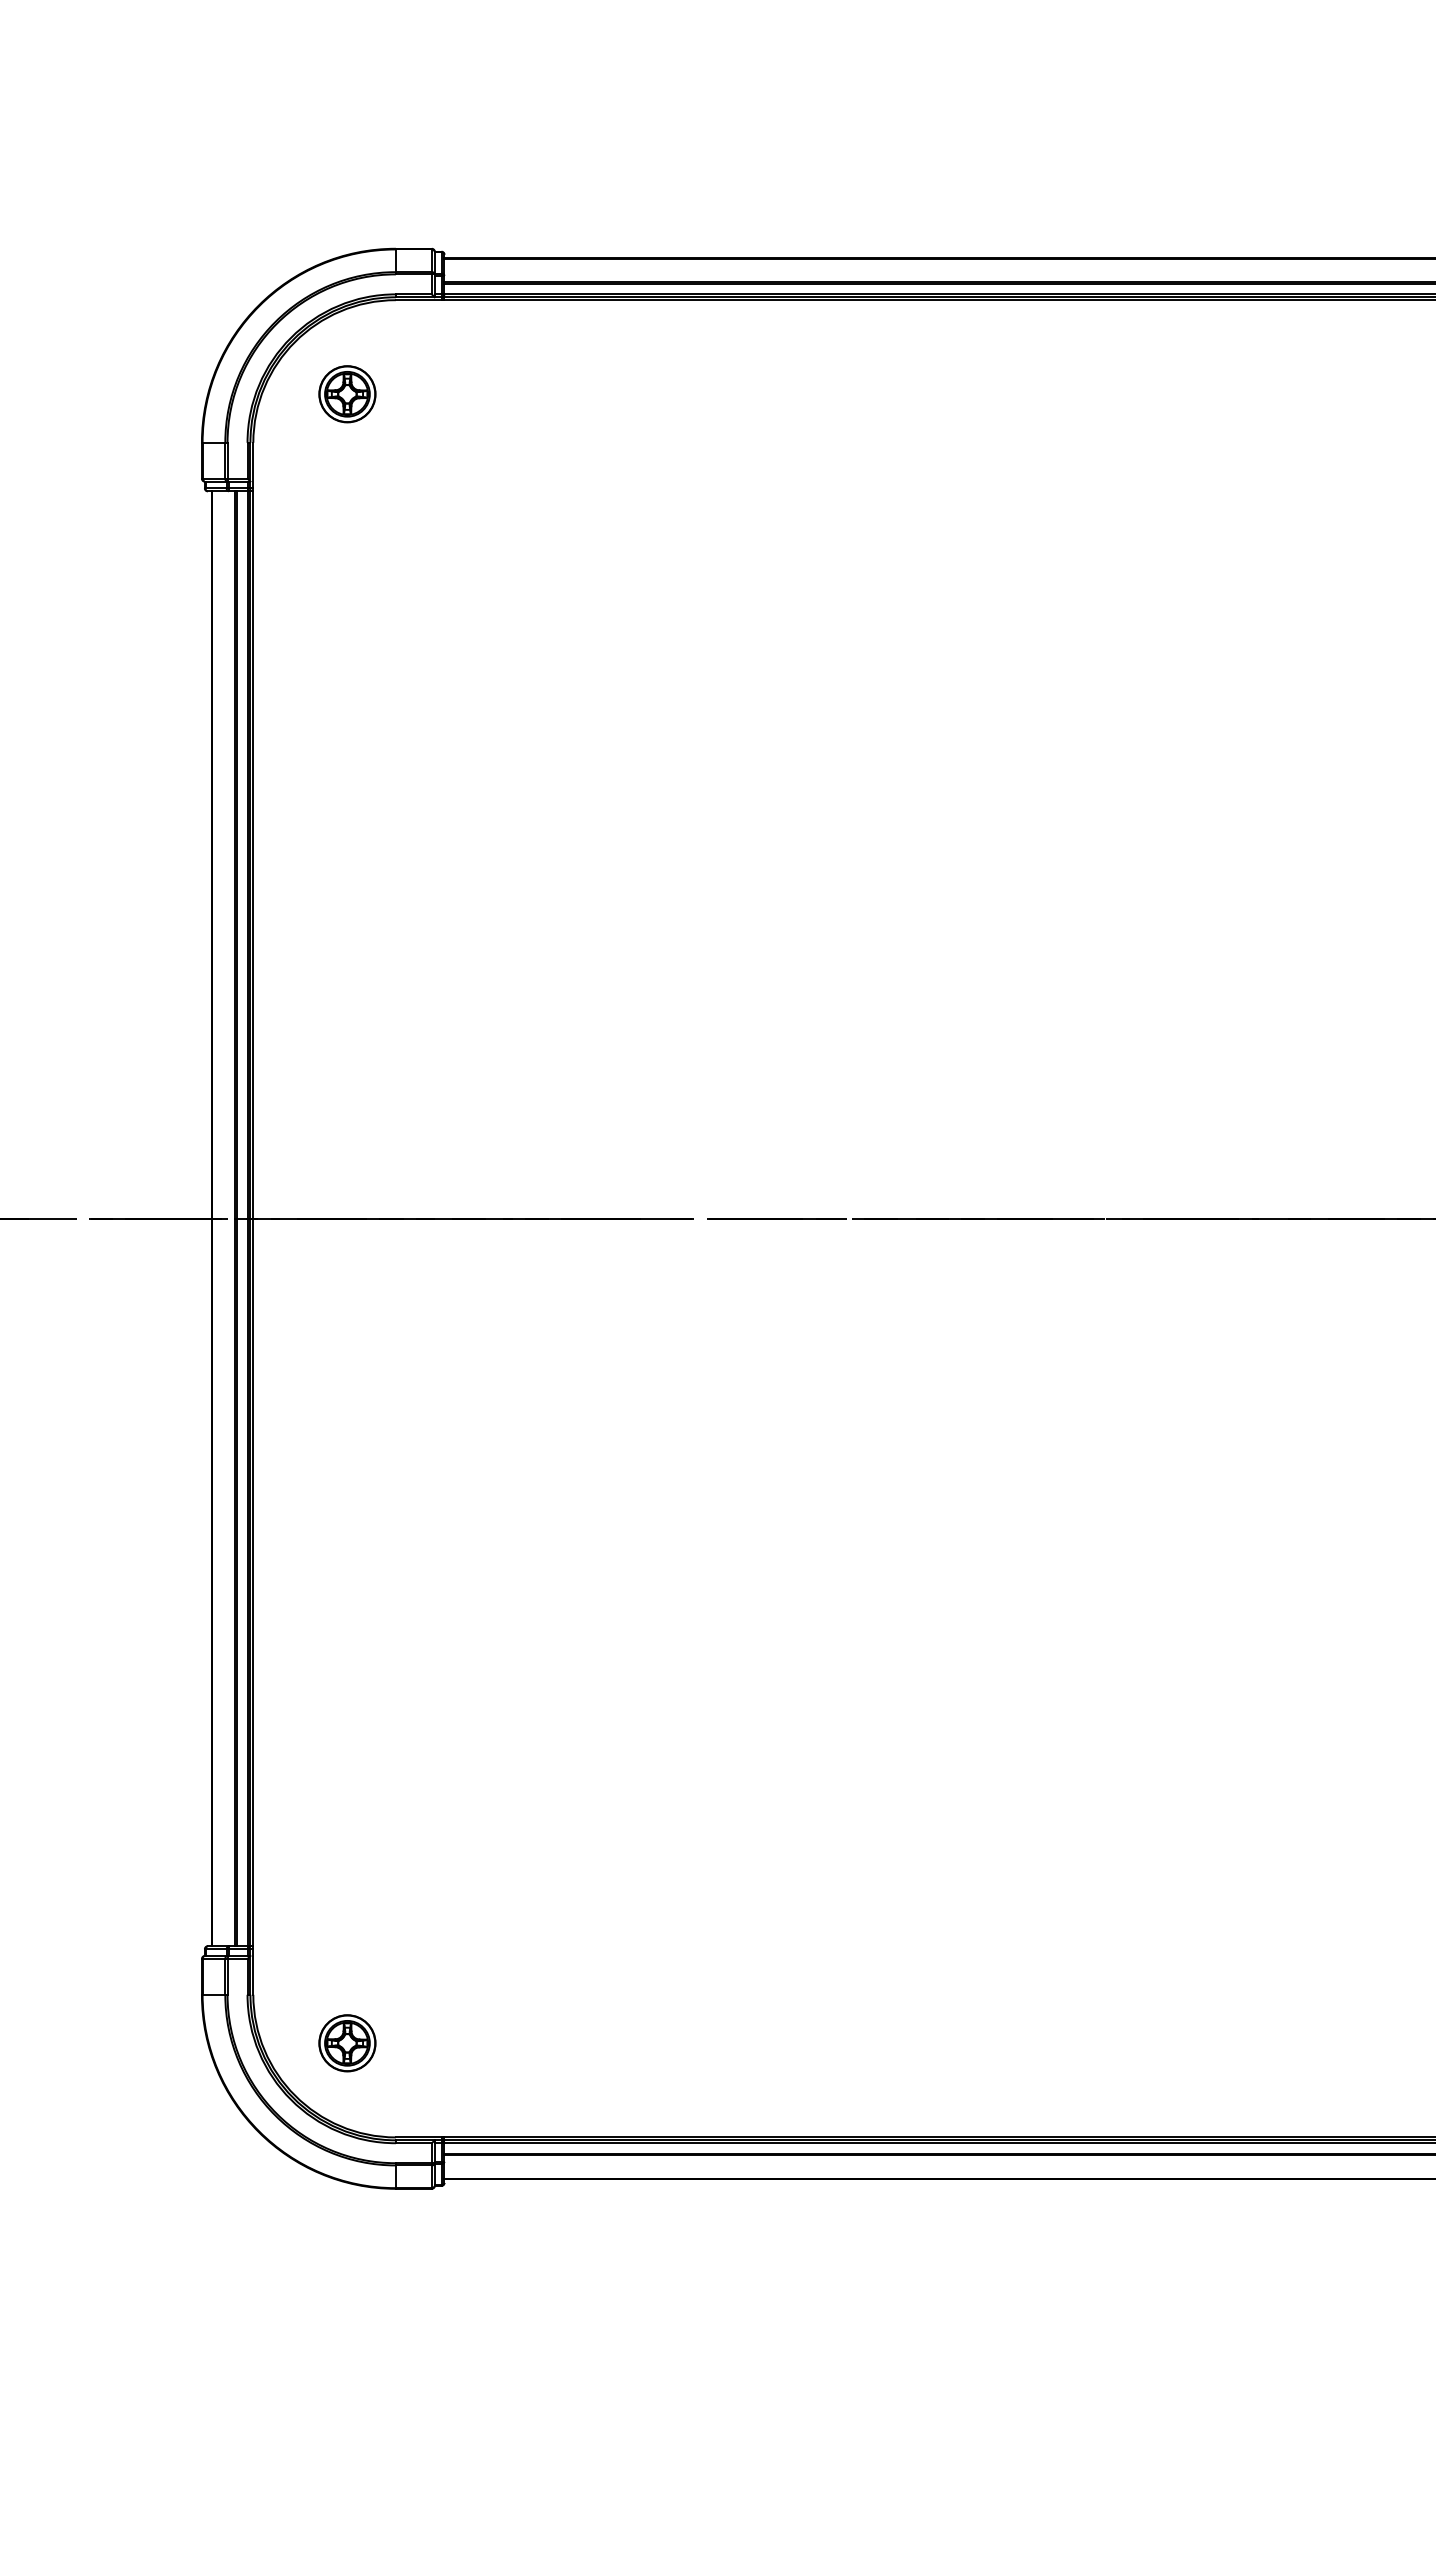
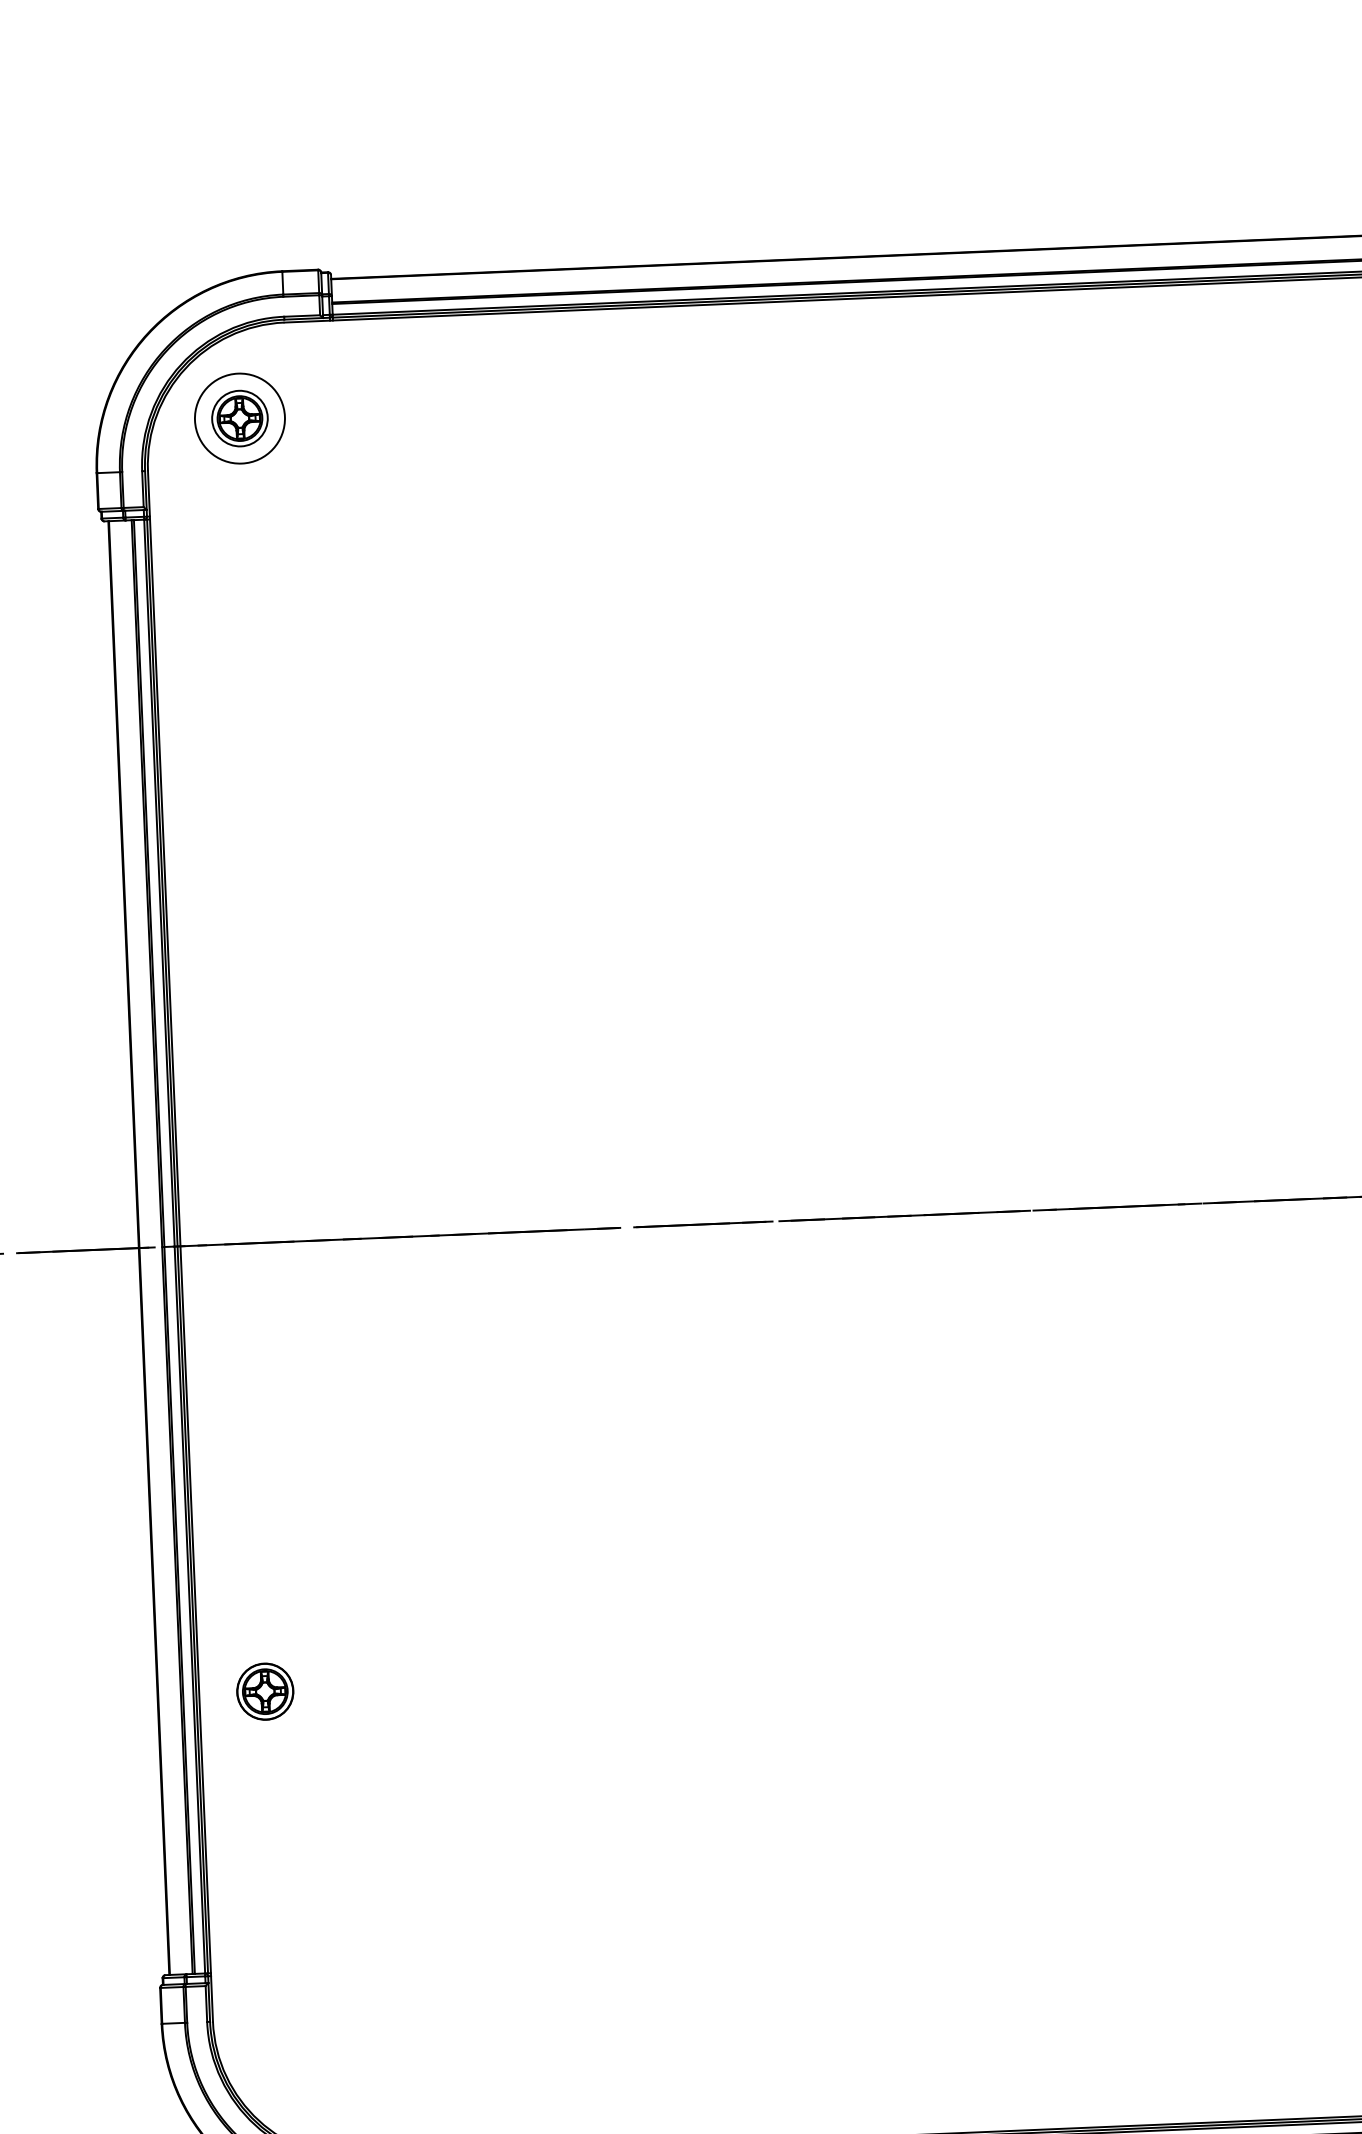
circle: (347, 394) -> (240, 418), size x1.6
part: (347, 2043) -> (265, 1691), moved

